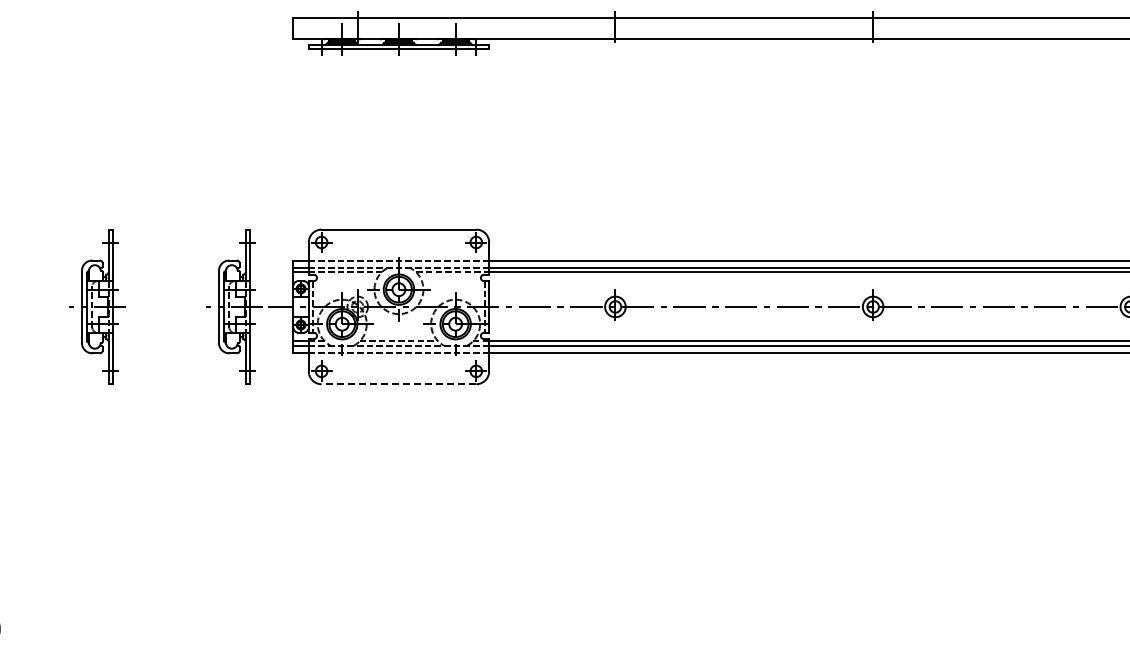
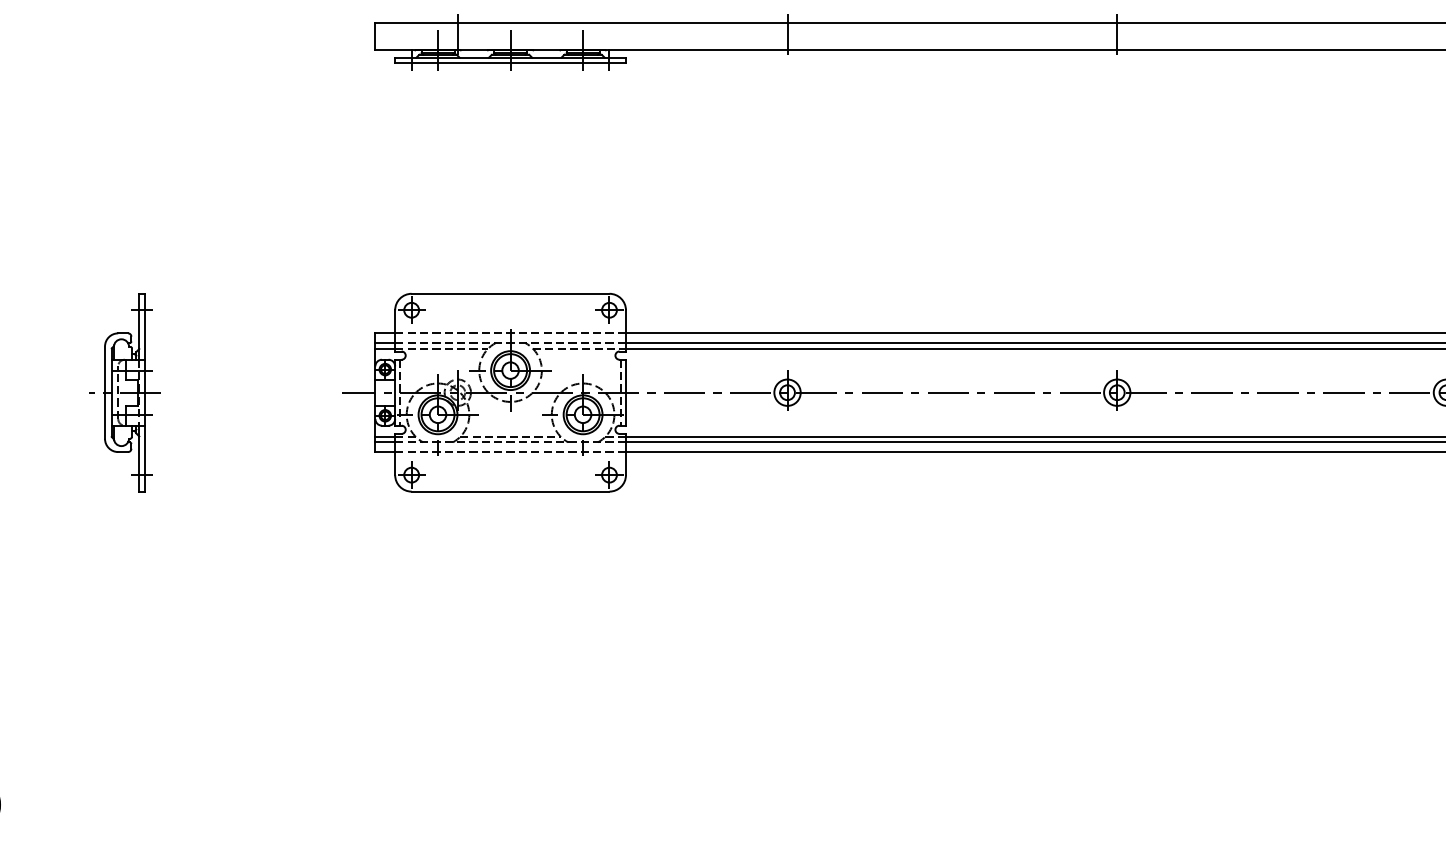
part: (234, 306) -> (300, 392), removed
line: (398, 384) -> (509, 491), dashed -> solid

